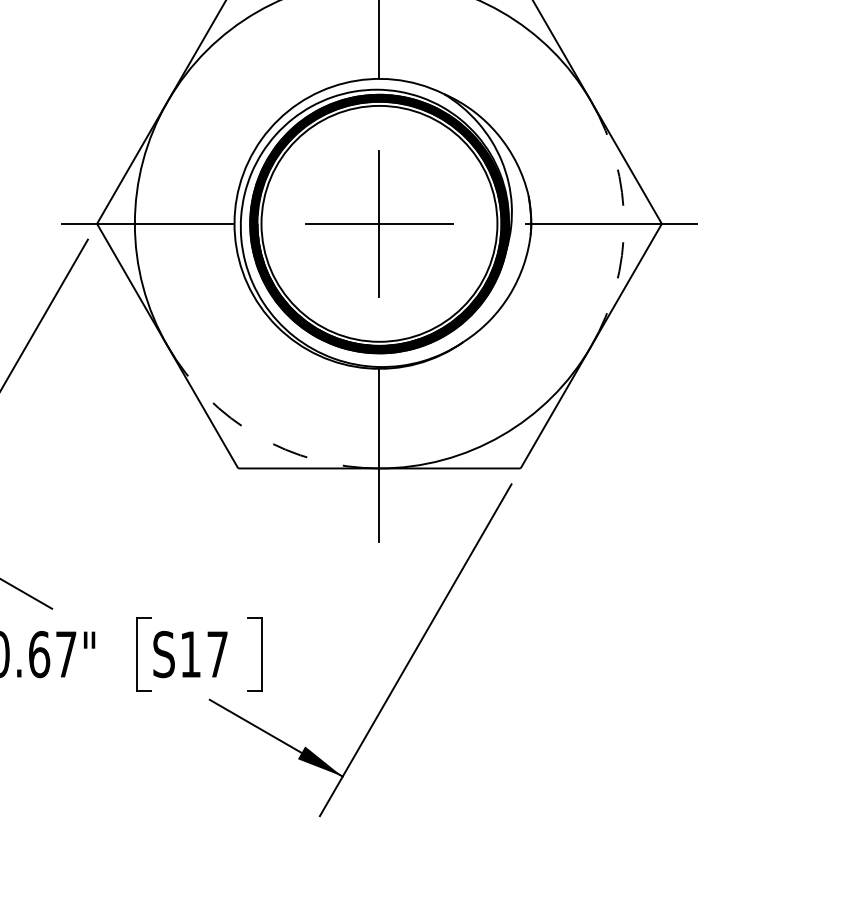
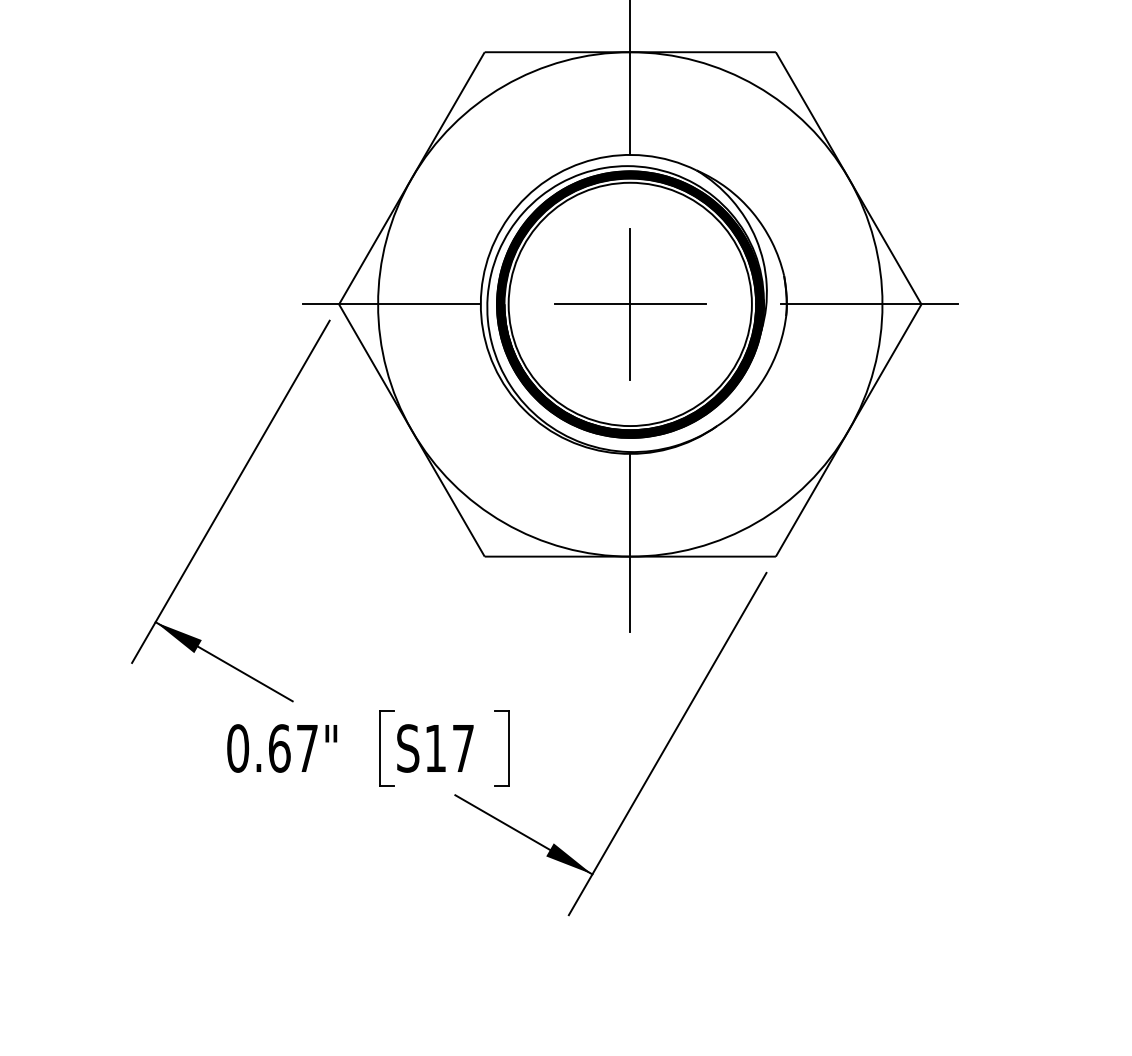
arc: (624, 223) -> (882, 304), dashed -> solid
arc: (257, 435) -> (504, 522), dashed -> solid

